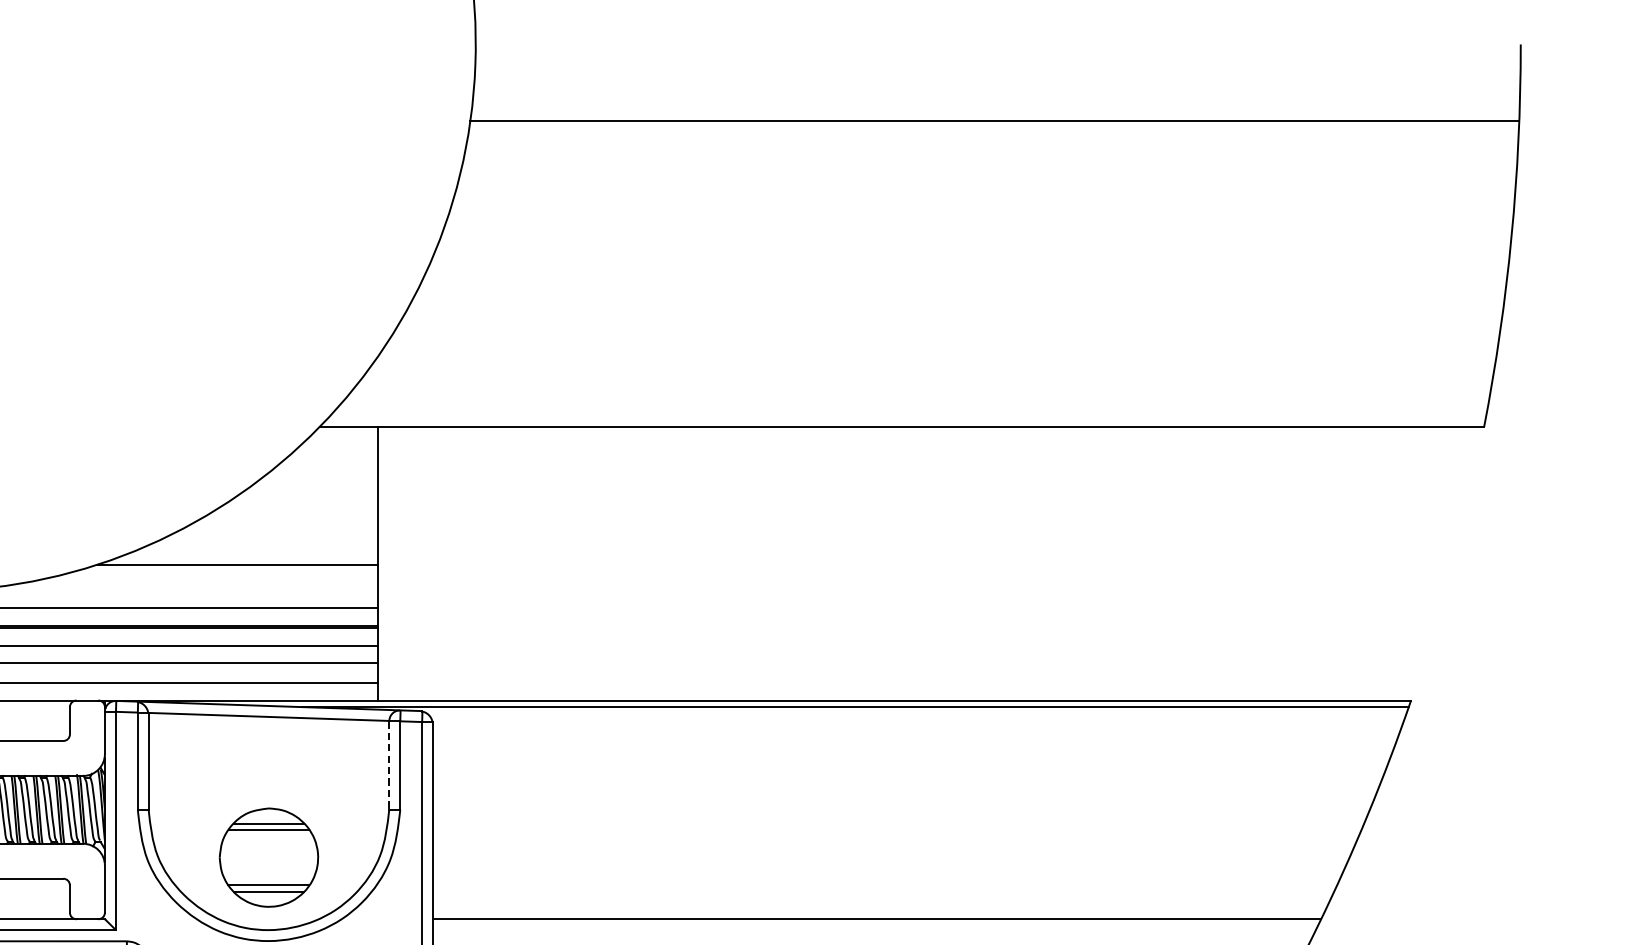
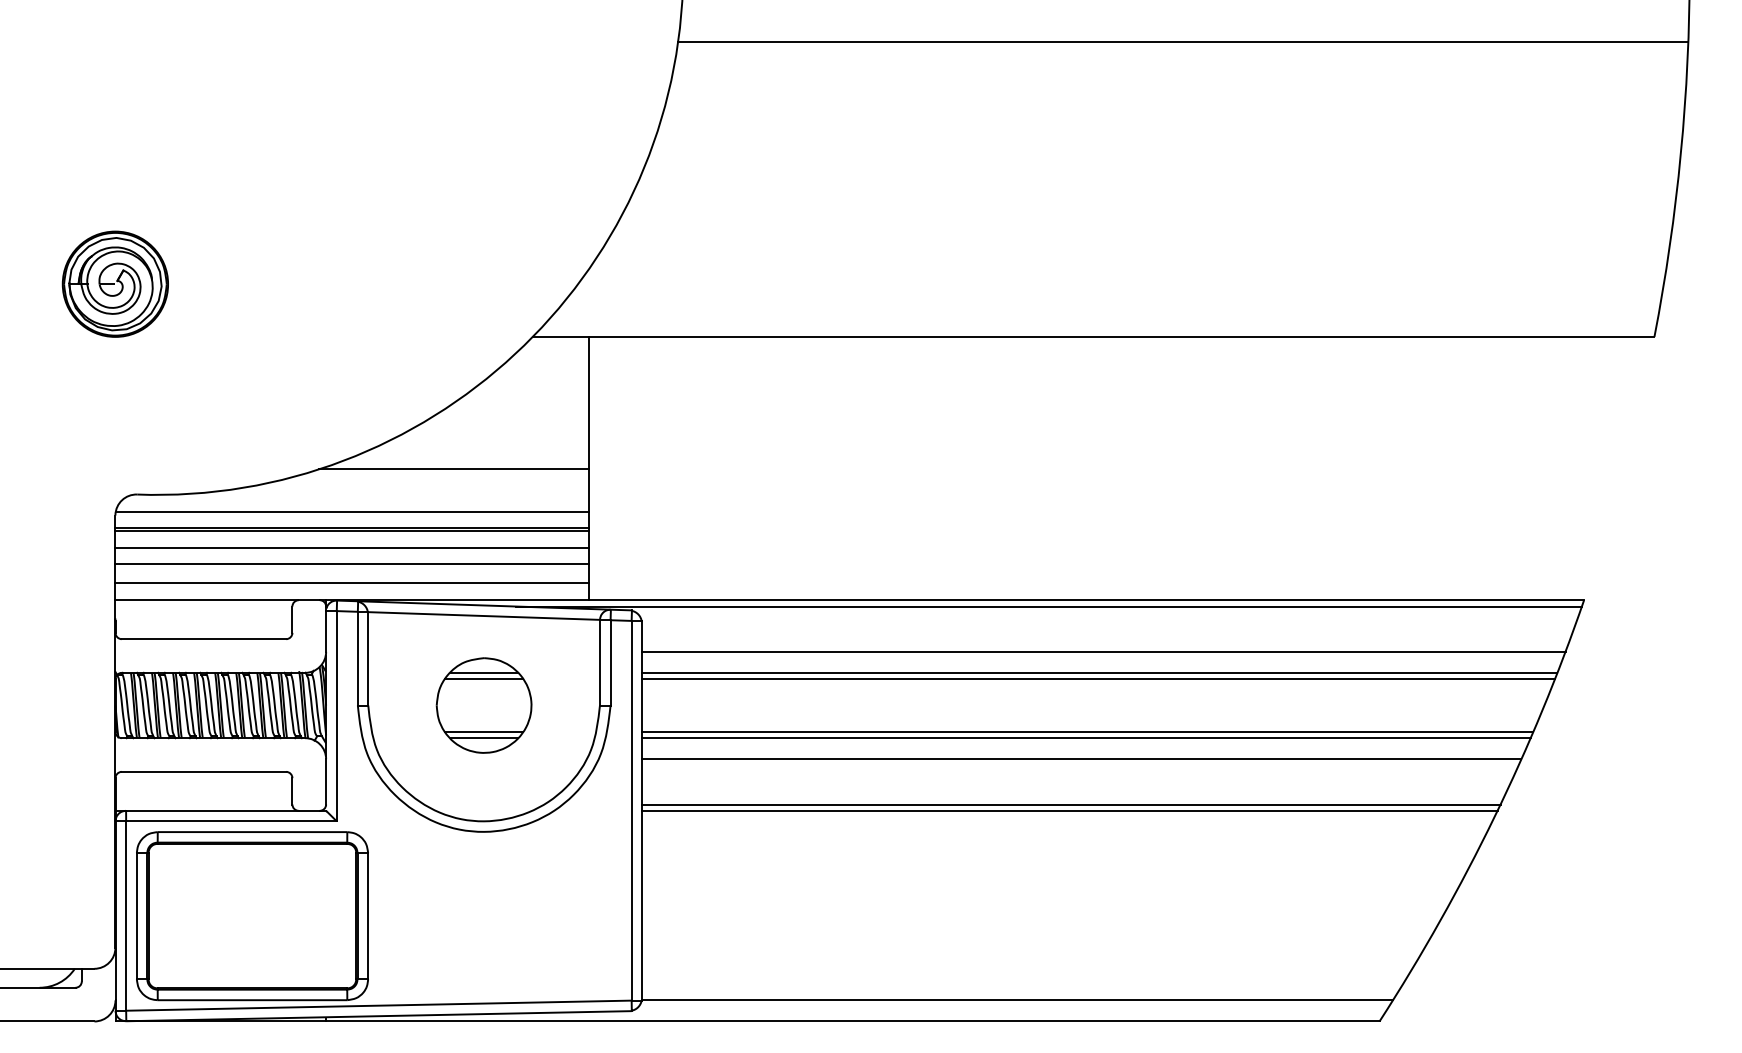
line: (912, 753) -> (1103, 651), added
line: (388, 765) -> (599, 662), dashed -> solid
line: (907, 775) -> (1099, 672), added
line: (906, 782) -> (1098, 679), added
line: (895, 836) -> (1087, 731), added
line: (894, 844) -> (1086, 738), added
part: (268, 857) -> (483, 705), moved
line: (889, 865) -> (1081, 759), added
line: (878, 912) -> (1071, 804), added

